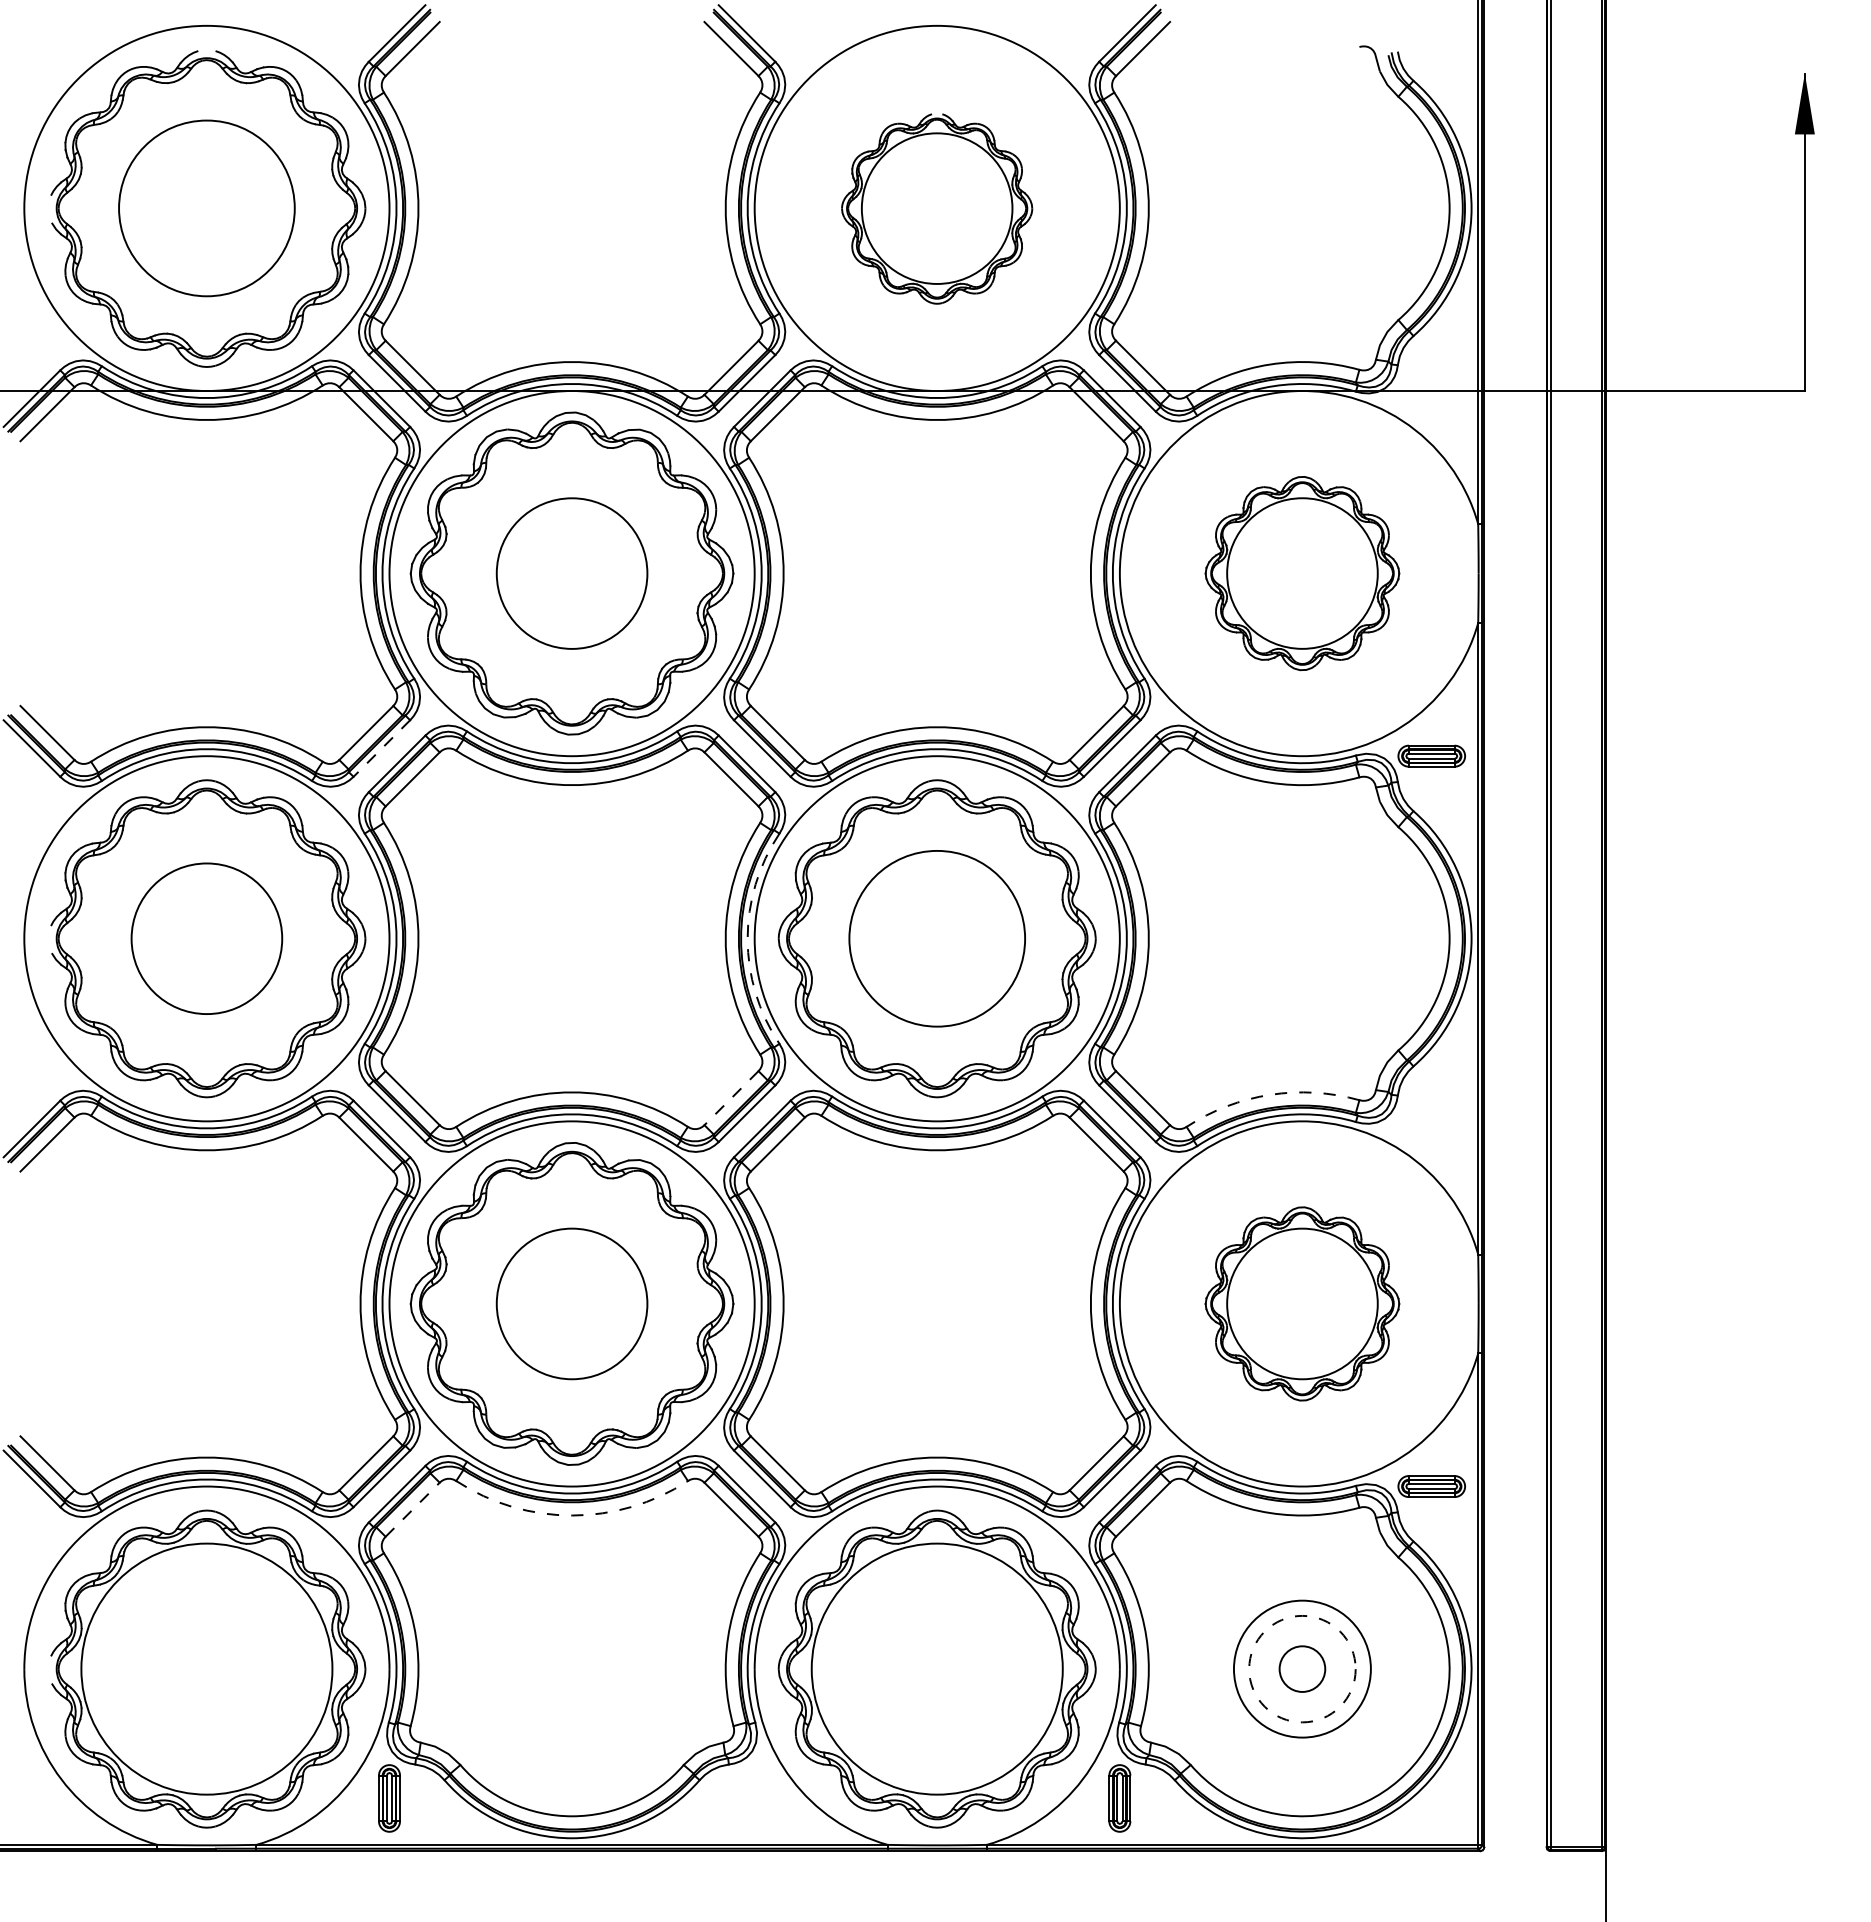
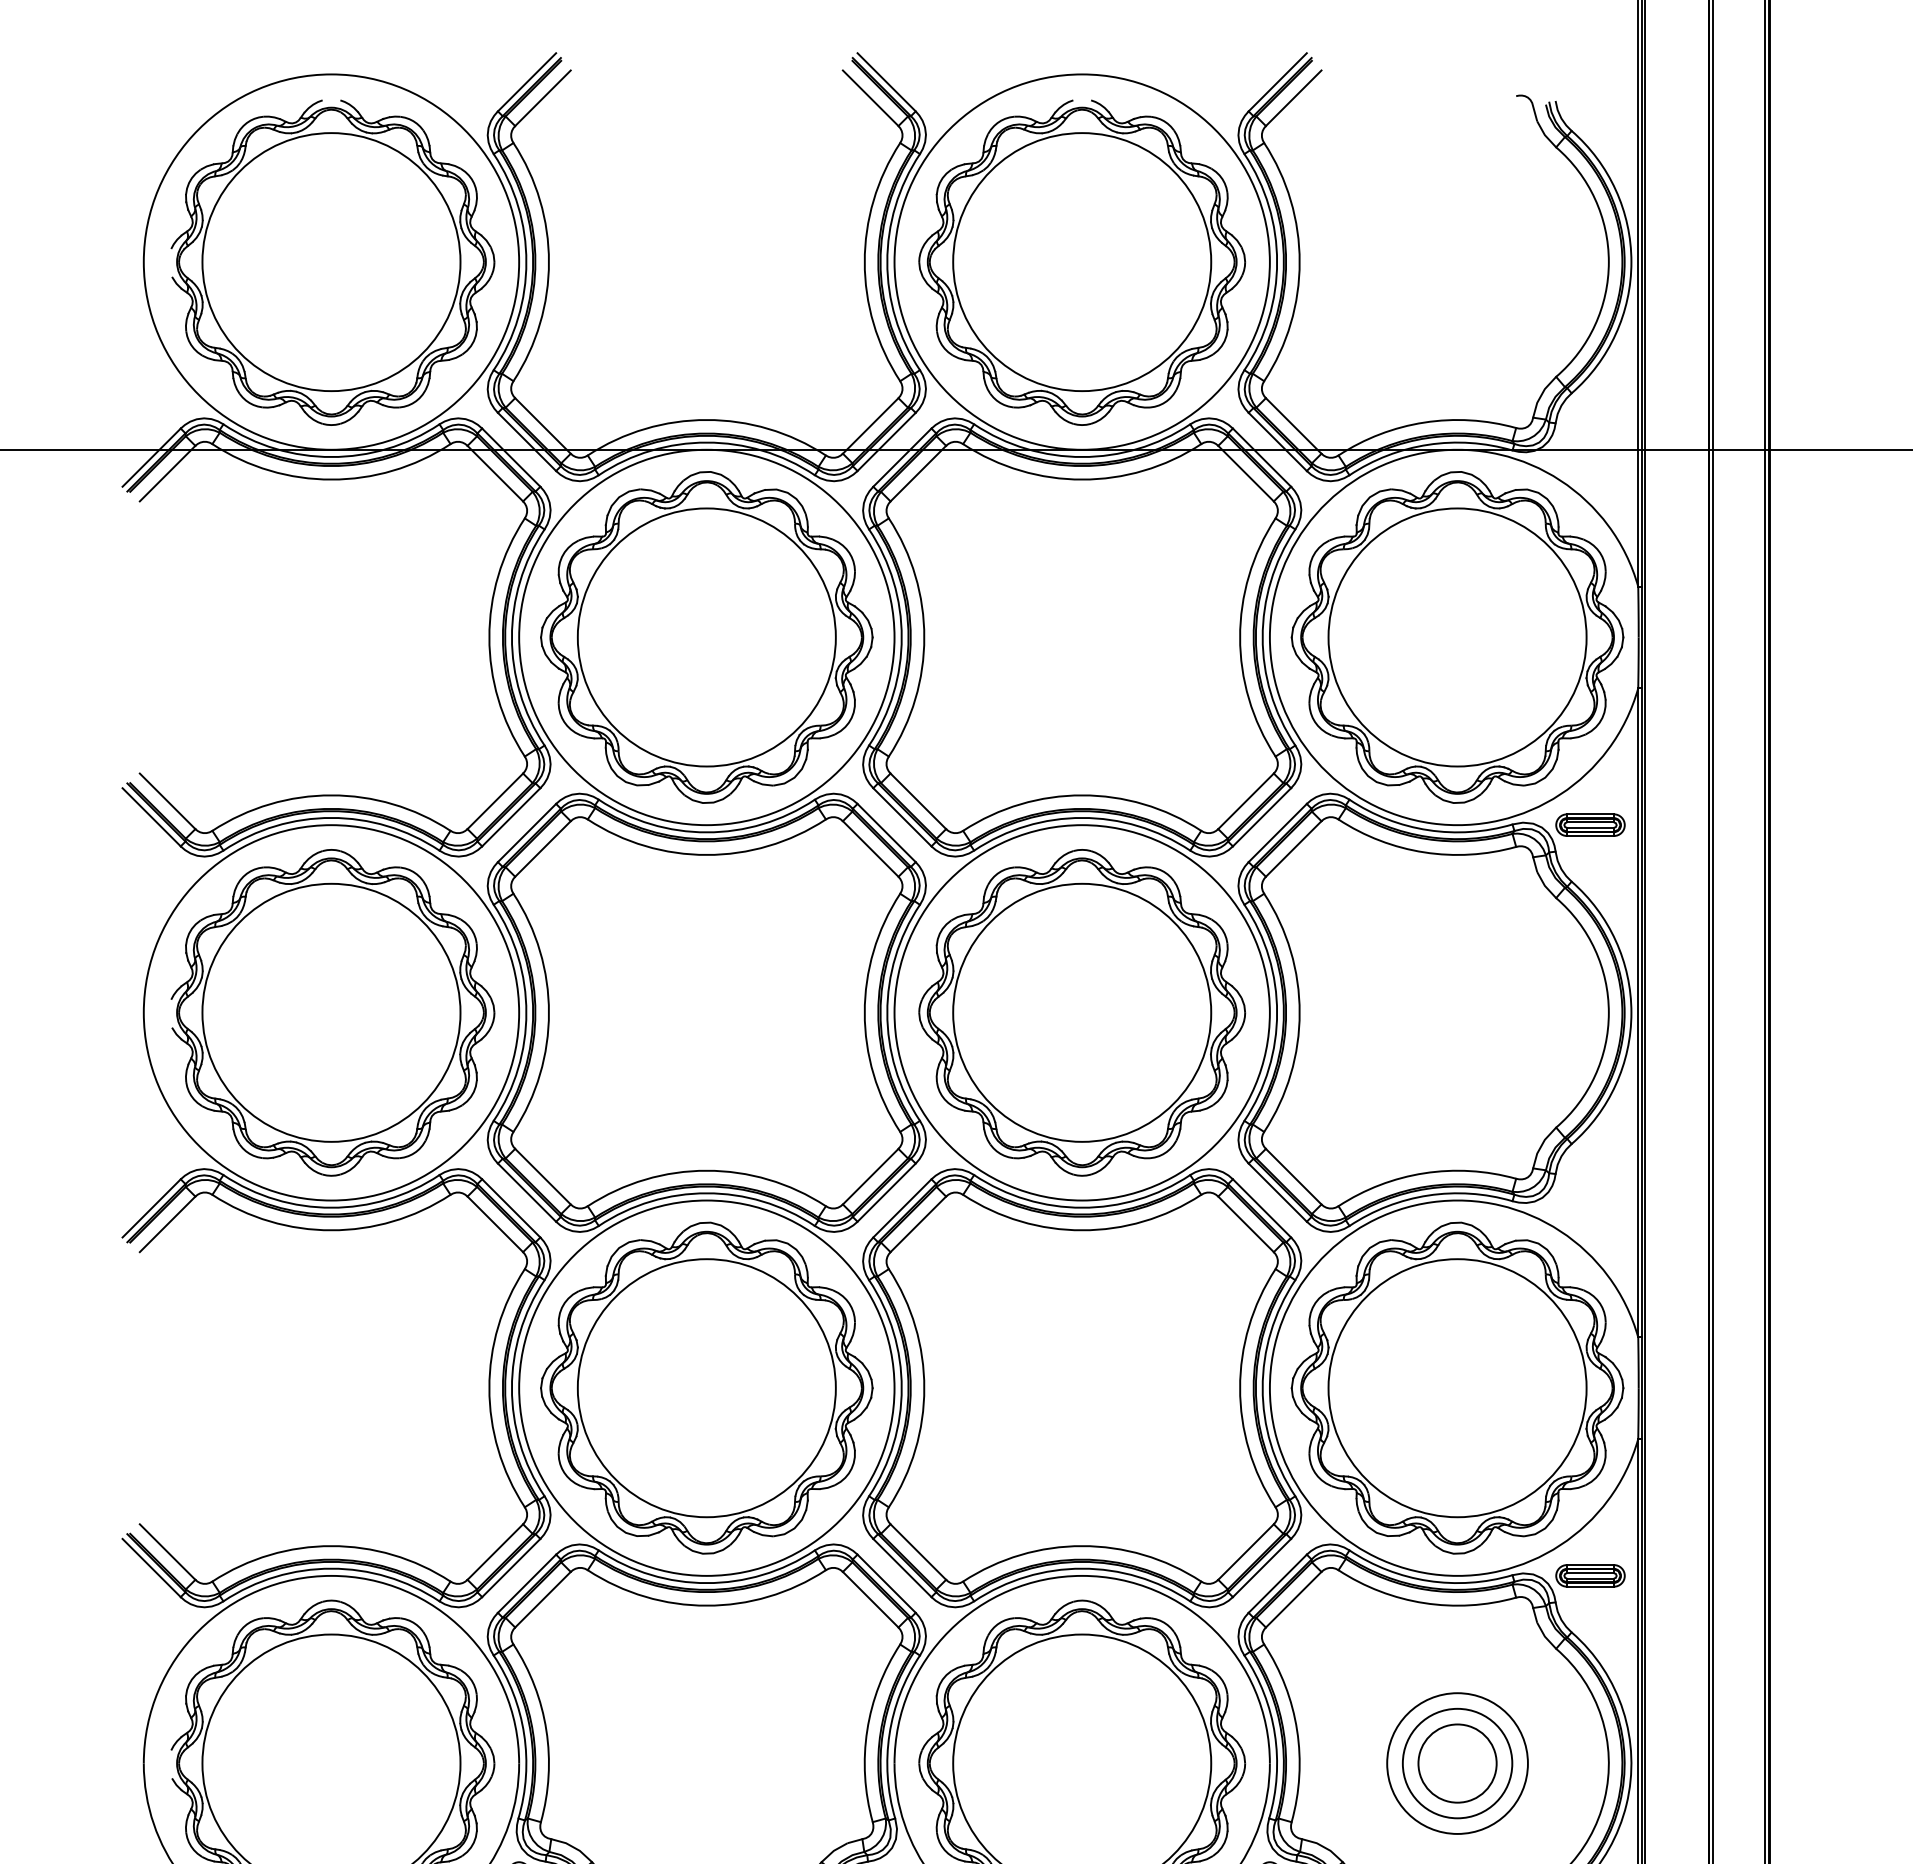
circle: (206, 207) -> (331, 261), size x1.43
part: (936, 208) -> (1081, 262), size x1.67
circle: (571, 573) -> (706, 637), size x1.67
part: (1302, 573) -> (1457, 637), size x1.67
line: (381, 748) -> (510, 817), dashed -> solid
circle: (206, 938) -> (331, 1012), size x1.67
arc: (747, 938) -> (887, 1012), dashed -> solid
circle: (936, 938) -> (1081, 1012), size x1.43
arc: (1270, 1094) -> (1424, 1172), dashed -> solid
line: (731, 1098) -> (870, 1177), dashed -> solid
circle: (571, 1303) -> (706, 1387), size x1.67
part: (1302, 1303) -> (1457, 1387), size x1.67
line: (413, 1509) -> (543, 1599), dashed -> solid
arc: (572, 1515) -> (707, 1605), dashed -> solid
circle: (1302, 1668) -> (1457, 1762), dashed -> solid
circle: (1302, 1669) -> (1457, 1763), size x1.67

